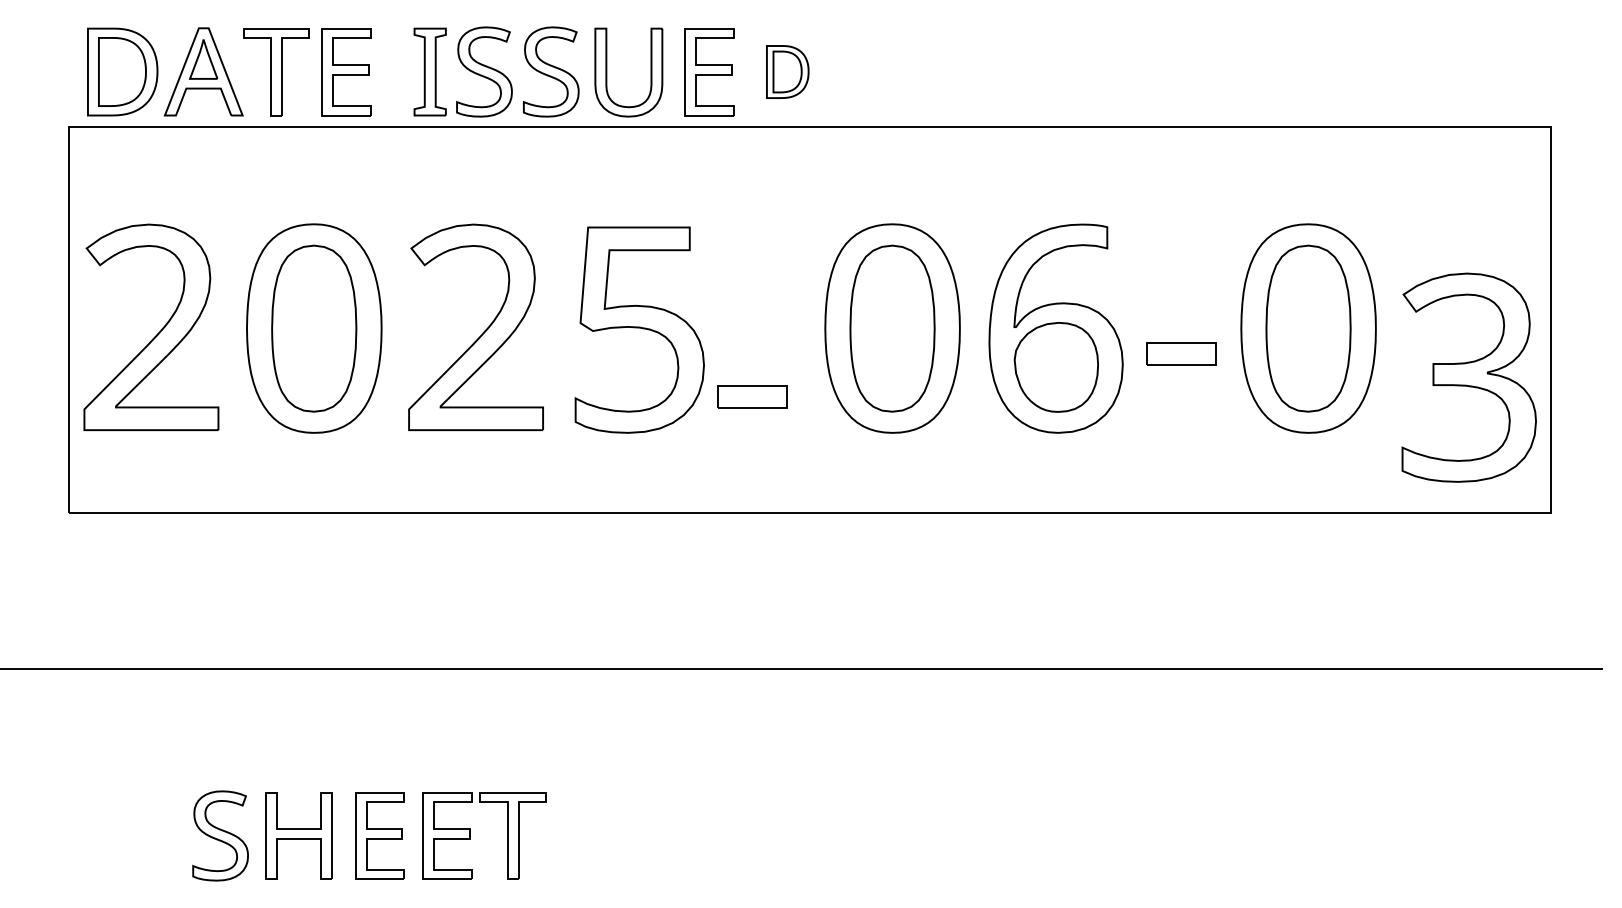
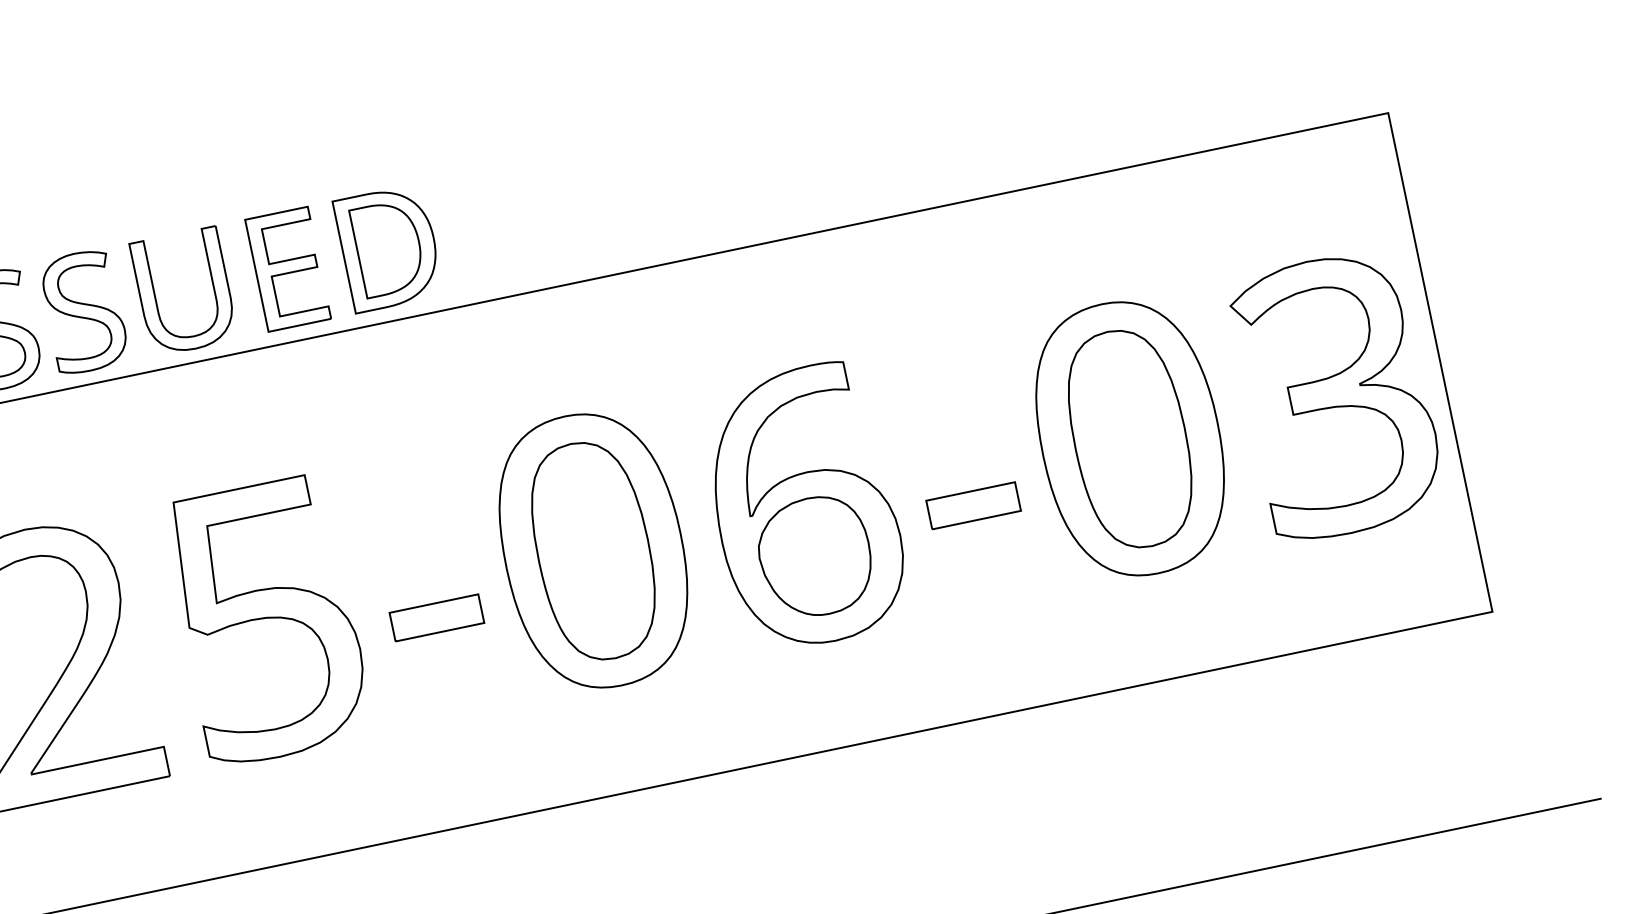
part: (787, 71) -> (388, 247), size x1.67
part: (1468, 377) -> (1336, 395), moved
part: (752, 396) -> (436, 617), moved

